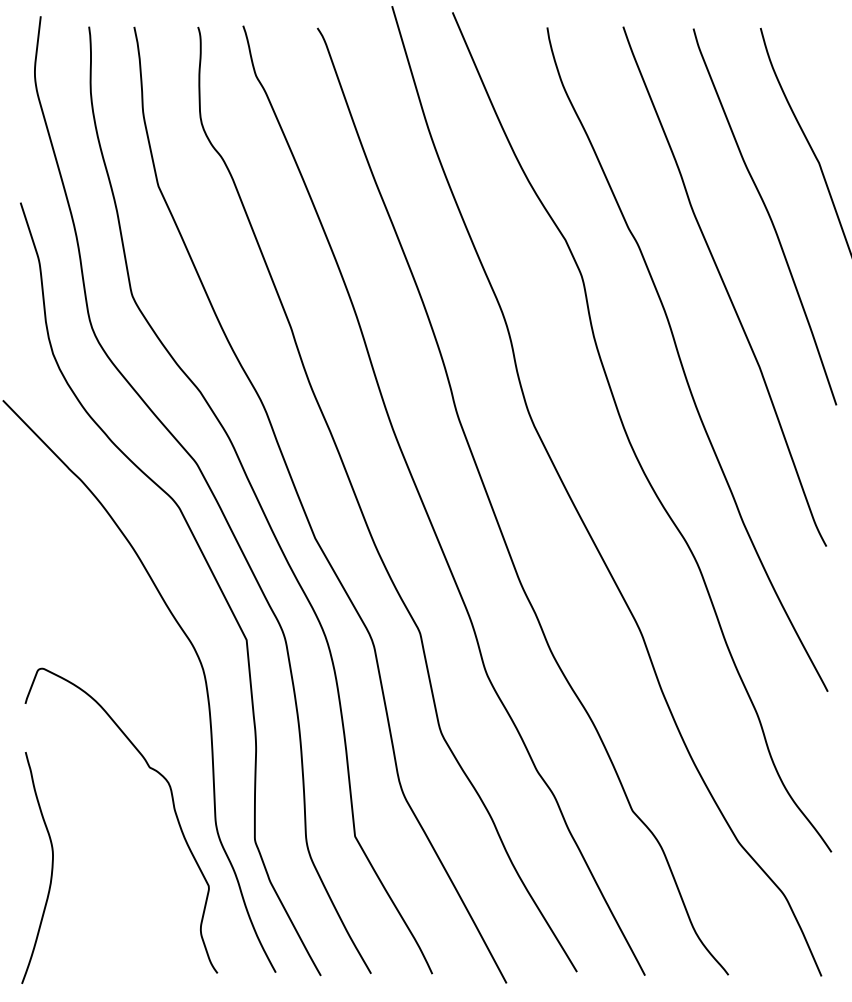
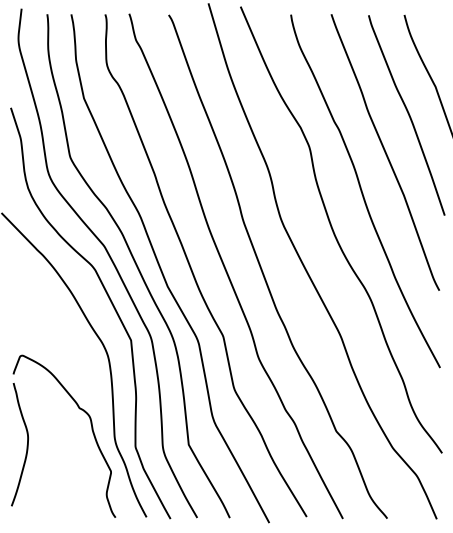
curve: (49, 869) -> (26, 445), moved

